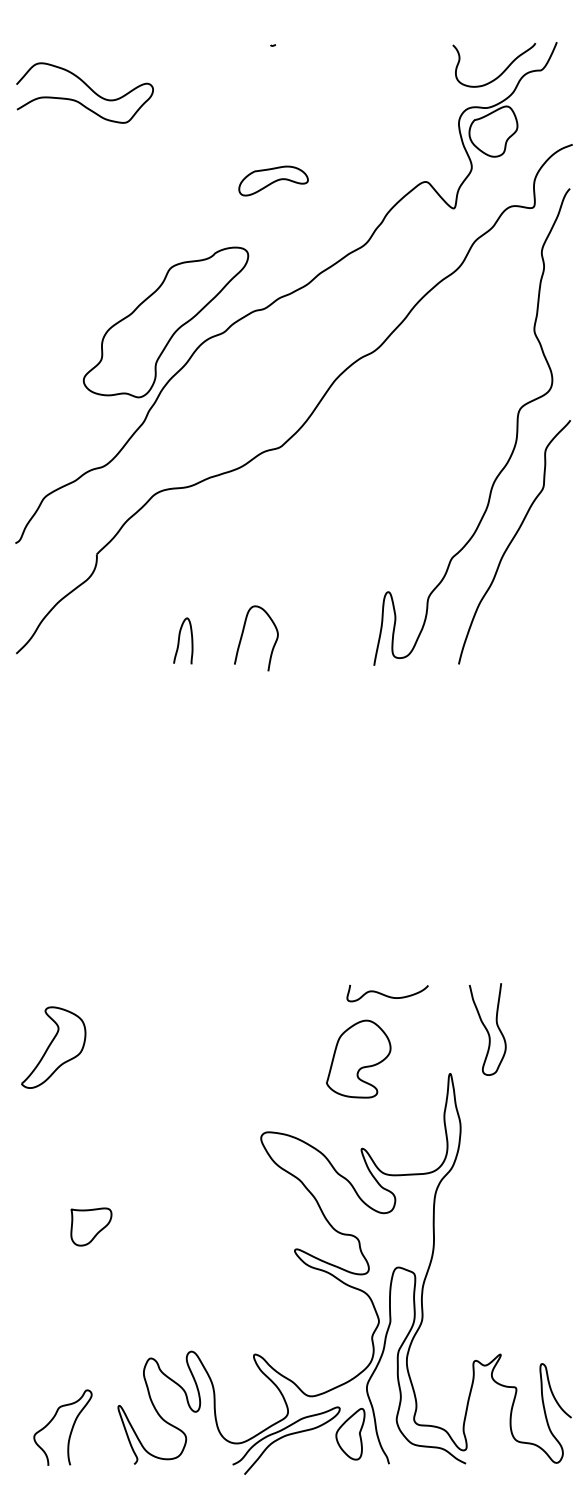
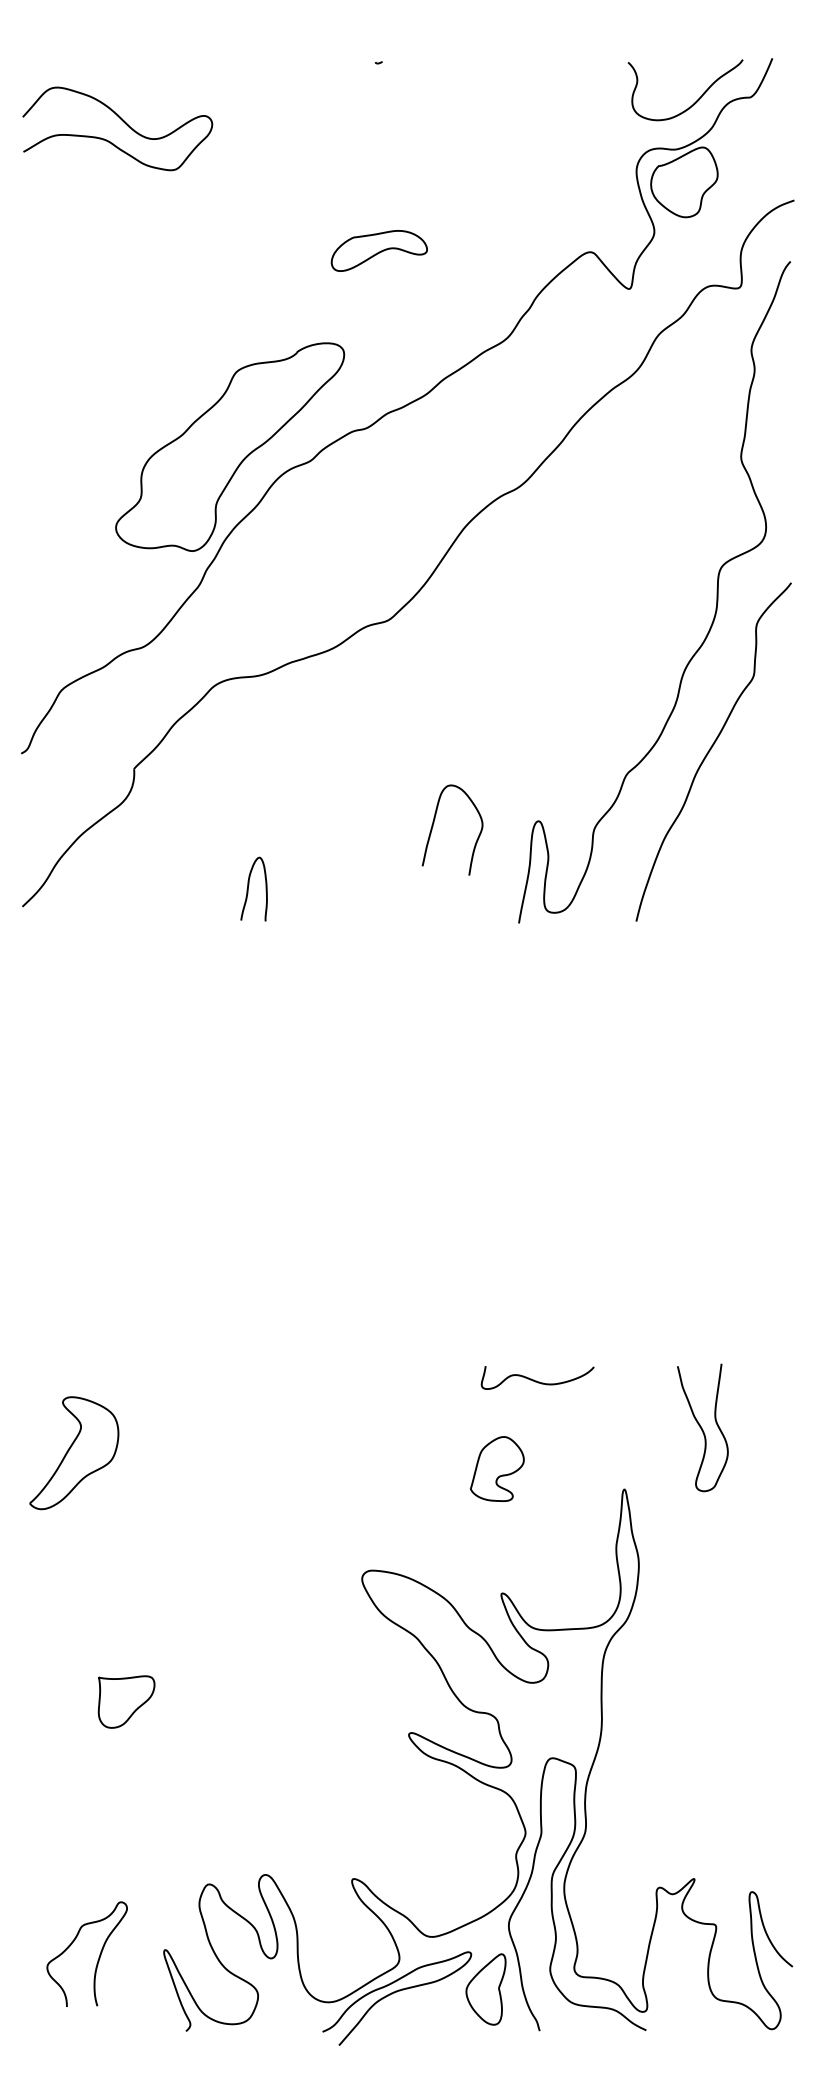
curve: (243, 634) -> (434, 824), moved
curve: (487, 1029) -> (702, 1428), moved
part: (358, 1058) -> (497, 1468), size x0.6
curve: (70, 1430) -> (97, 1957), moved

